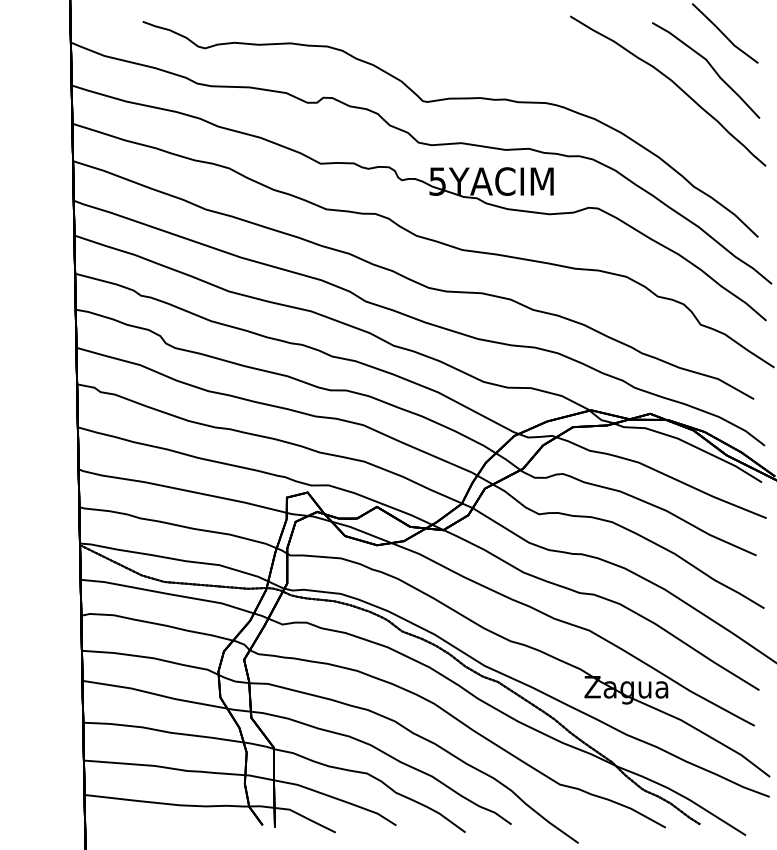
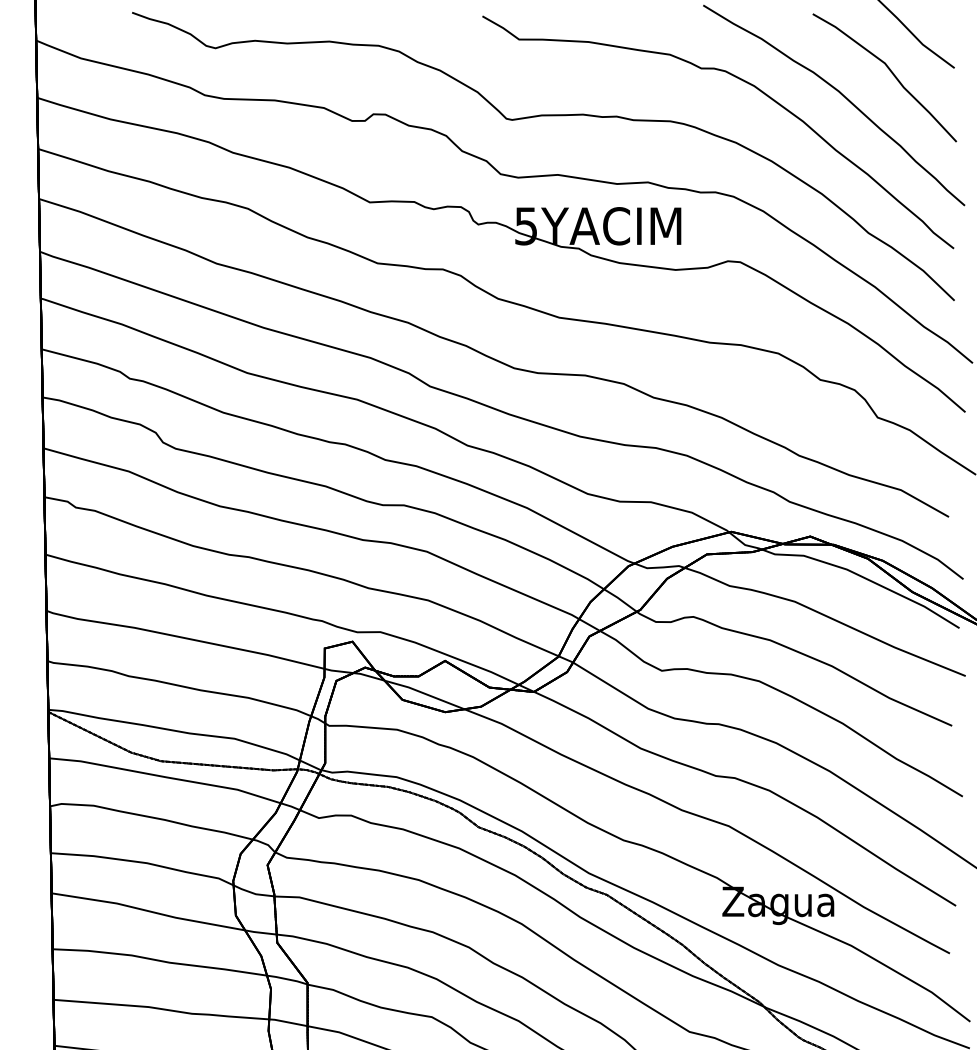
part: (599, 73) -> (742, 81), added

